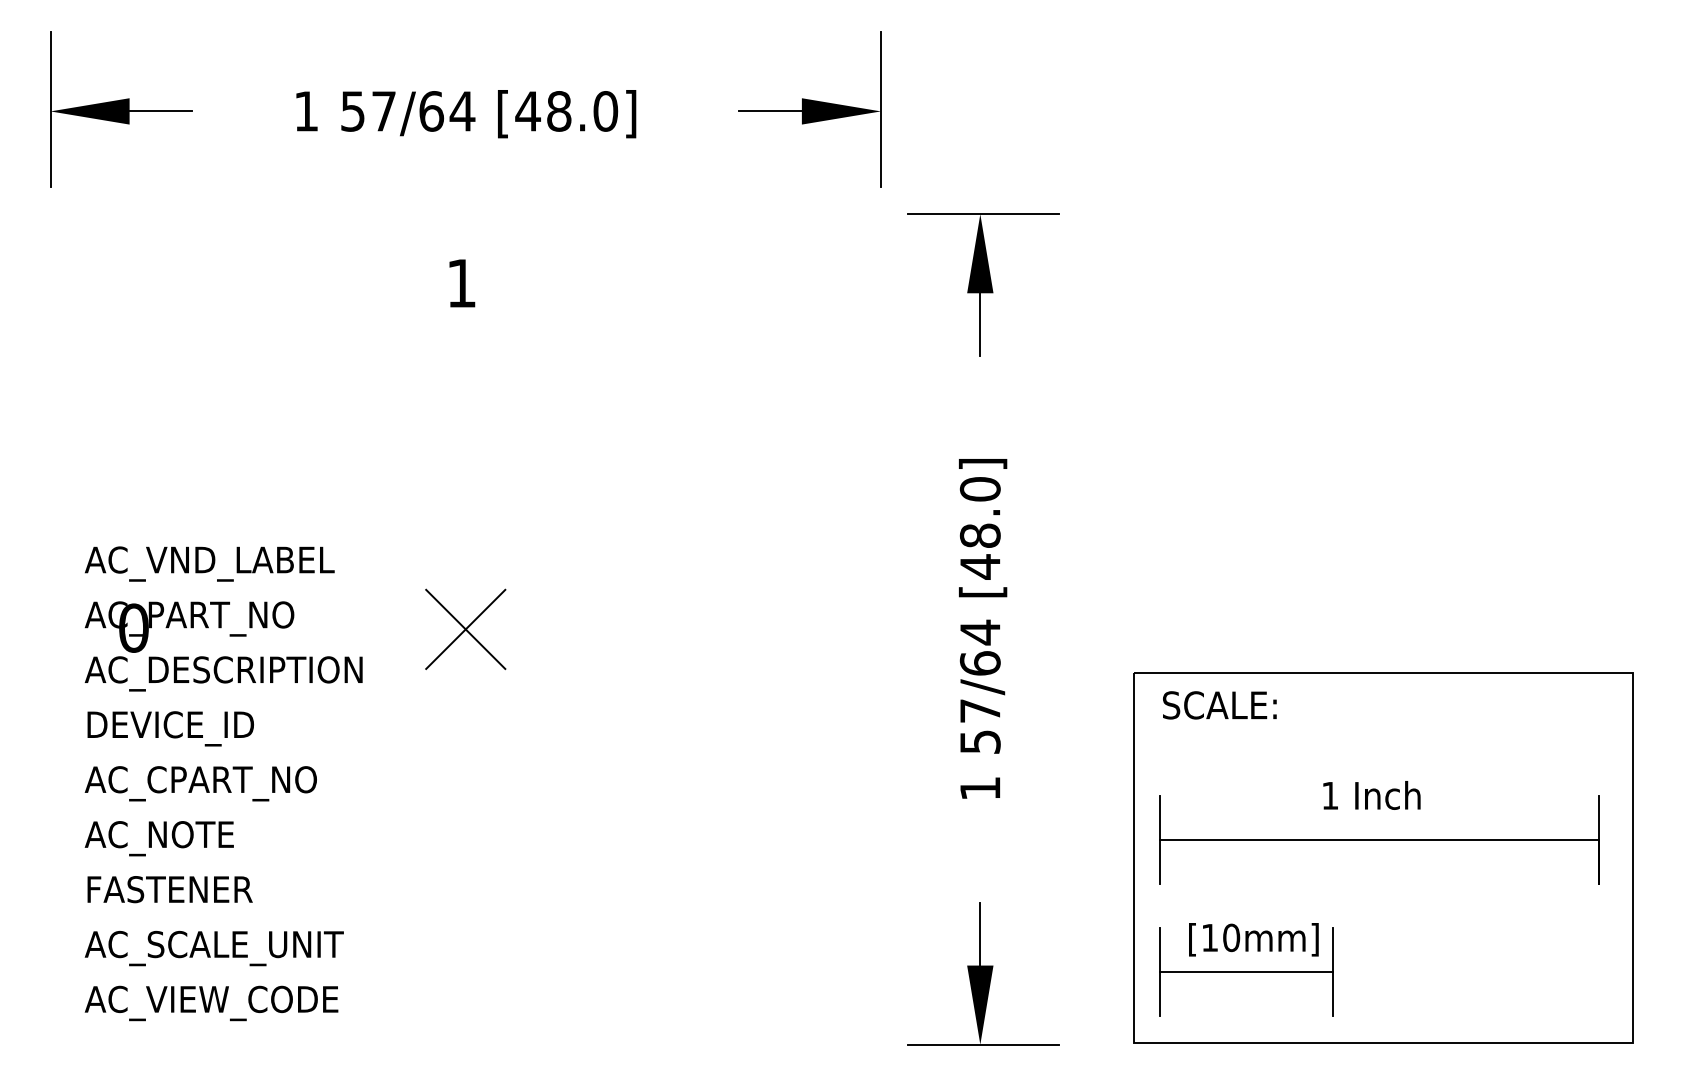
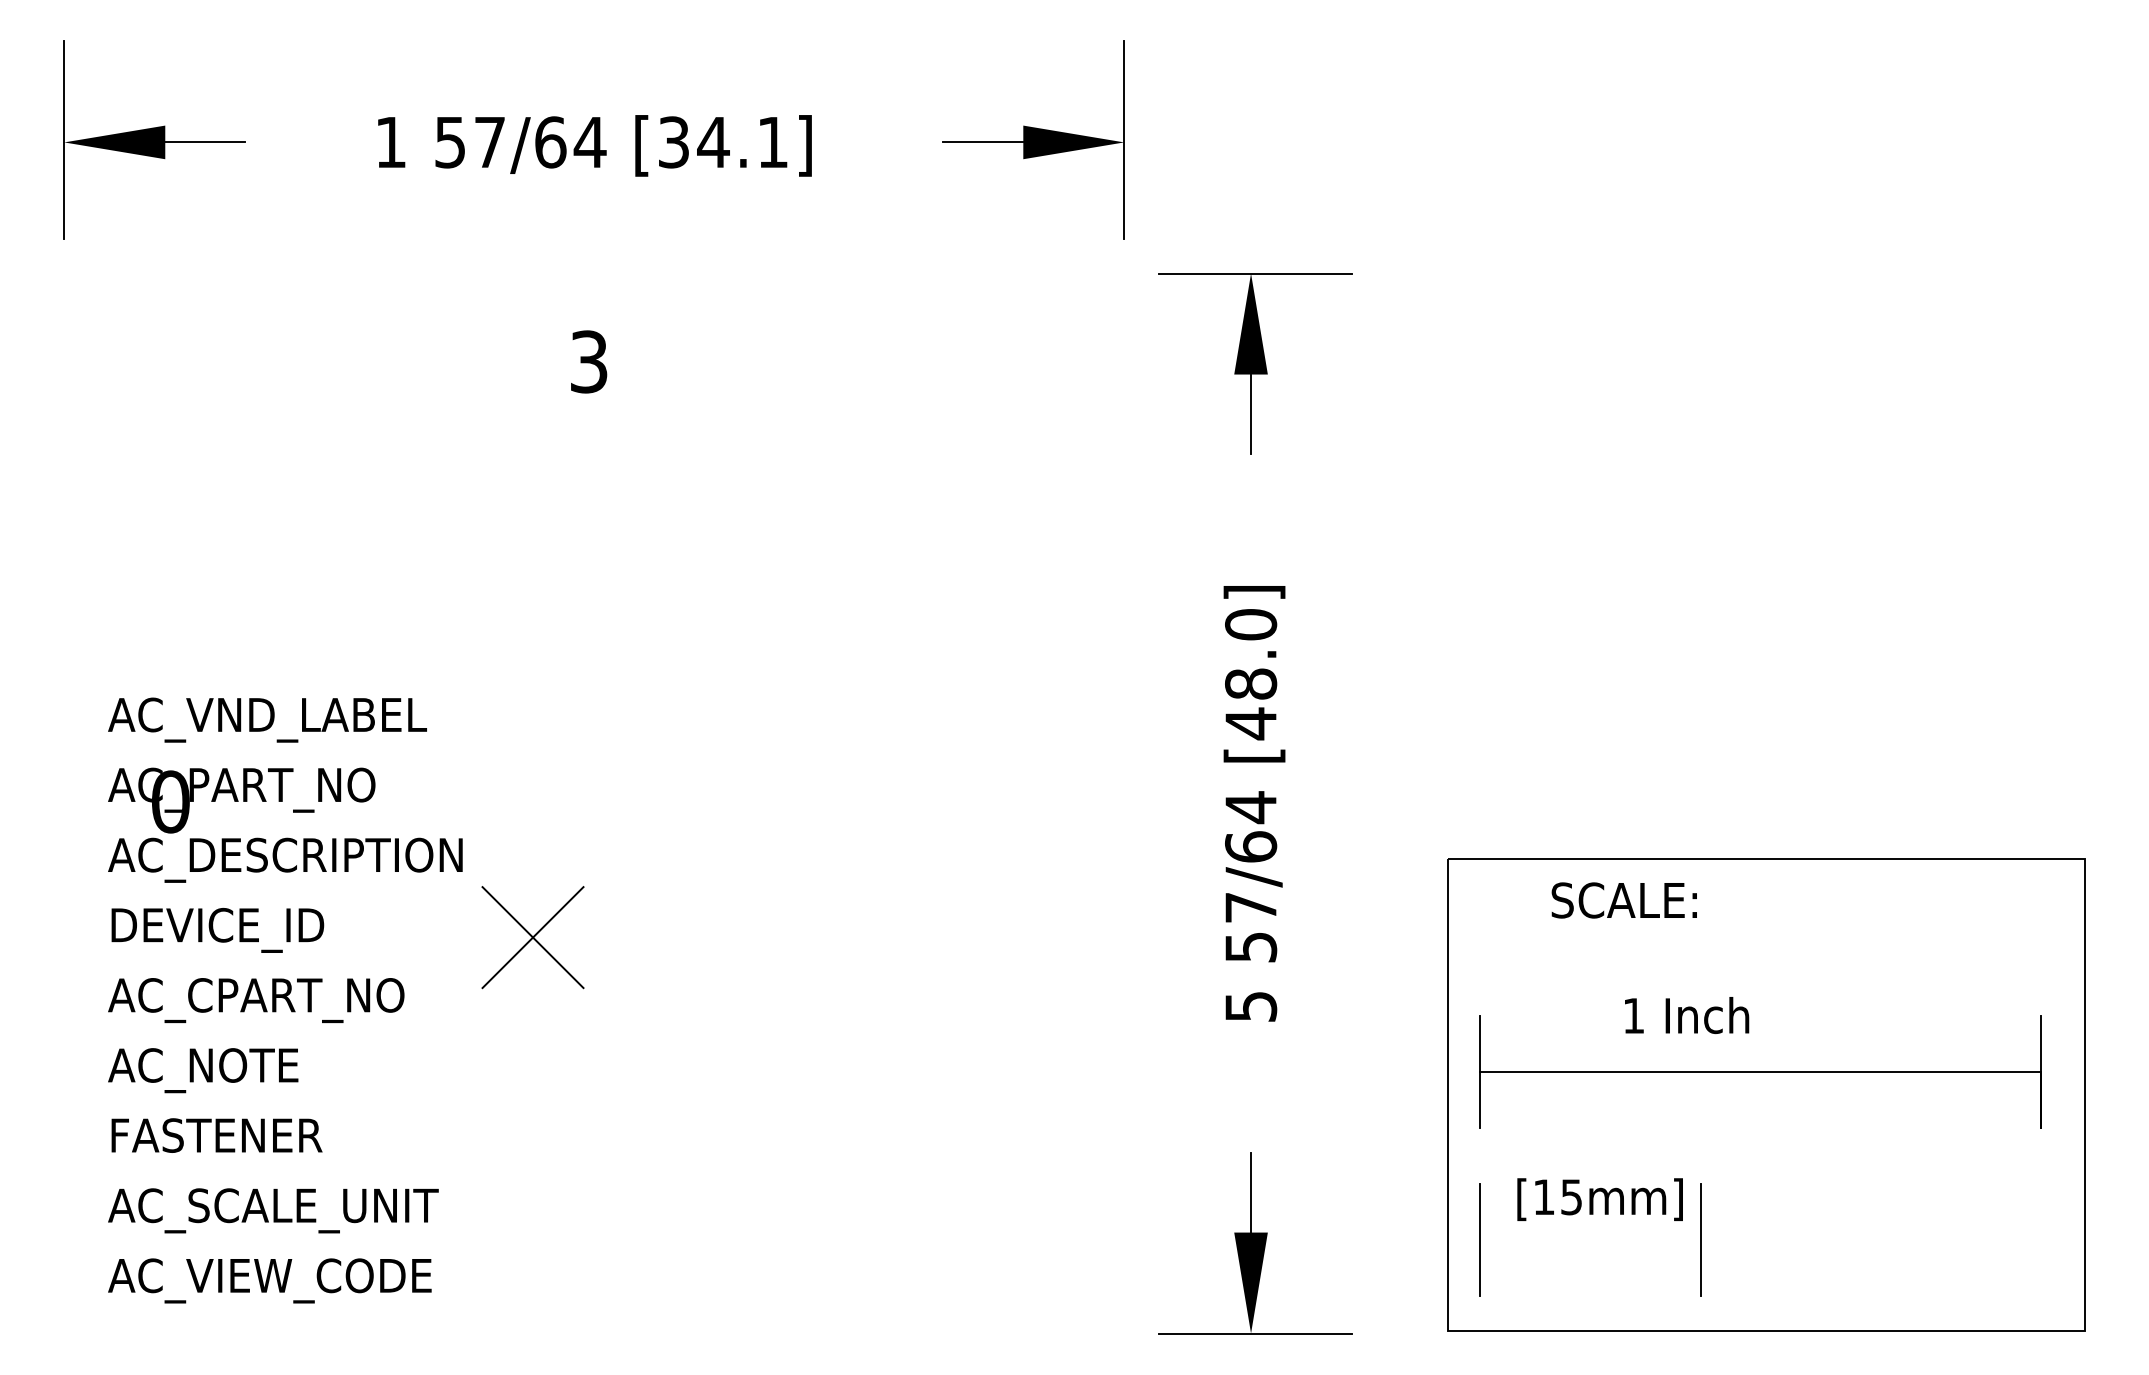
text: (566, 111) -> (722, 142), [48.0] -> [34.1]
text: (461, 283) -> (588, 362), 1 -> 3
part: (465, 628) -> (532, 936), moved
text: (1219, 705) -> (1623, 900), moved
text: (980, 788) -> (1251, 1006), 1 -> 5
text: (1371, 795) -> (1686, 1015), moved
text: (1231, 937) -> (1571, 1196), [10mm] -> [15mm]
line: (1245, 971) -> (1589, 1240), removed

